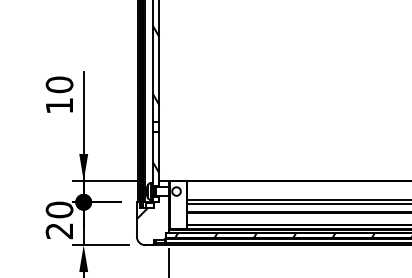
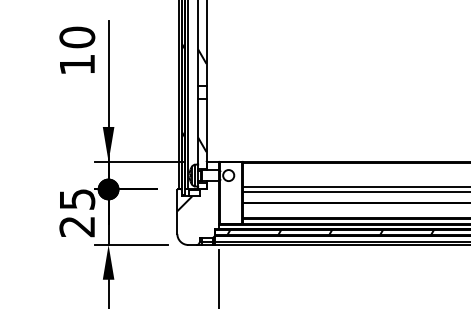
text: (59, 209) -> (77, 198), 20 -> 25

